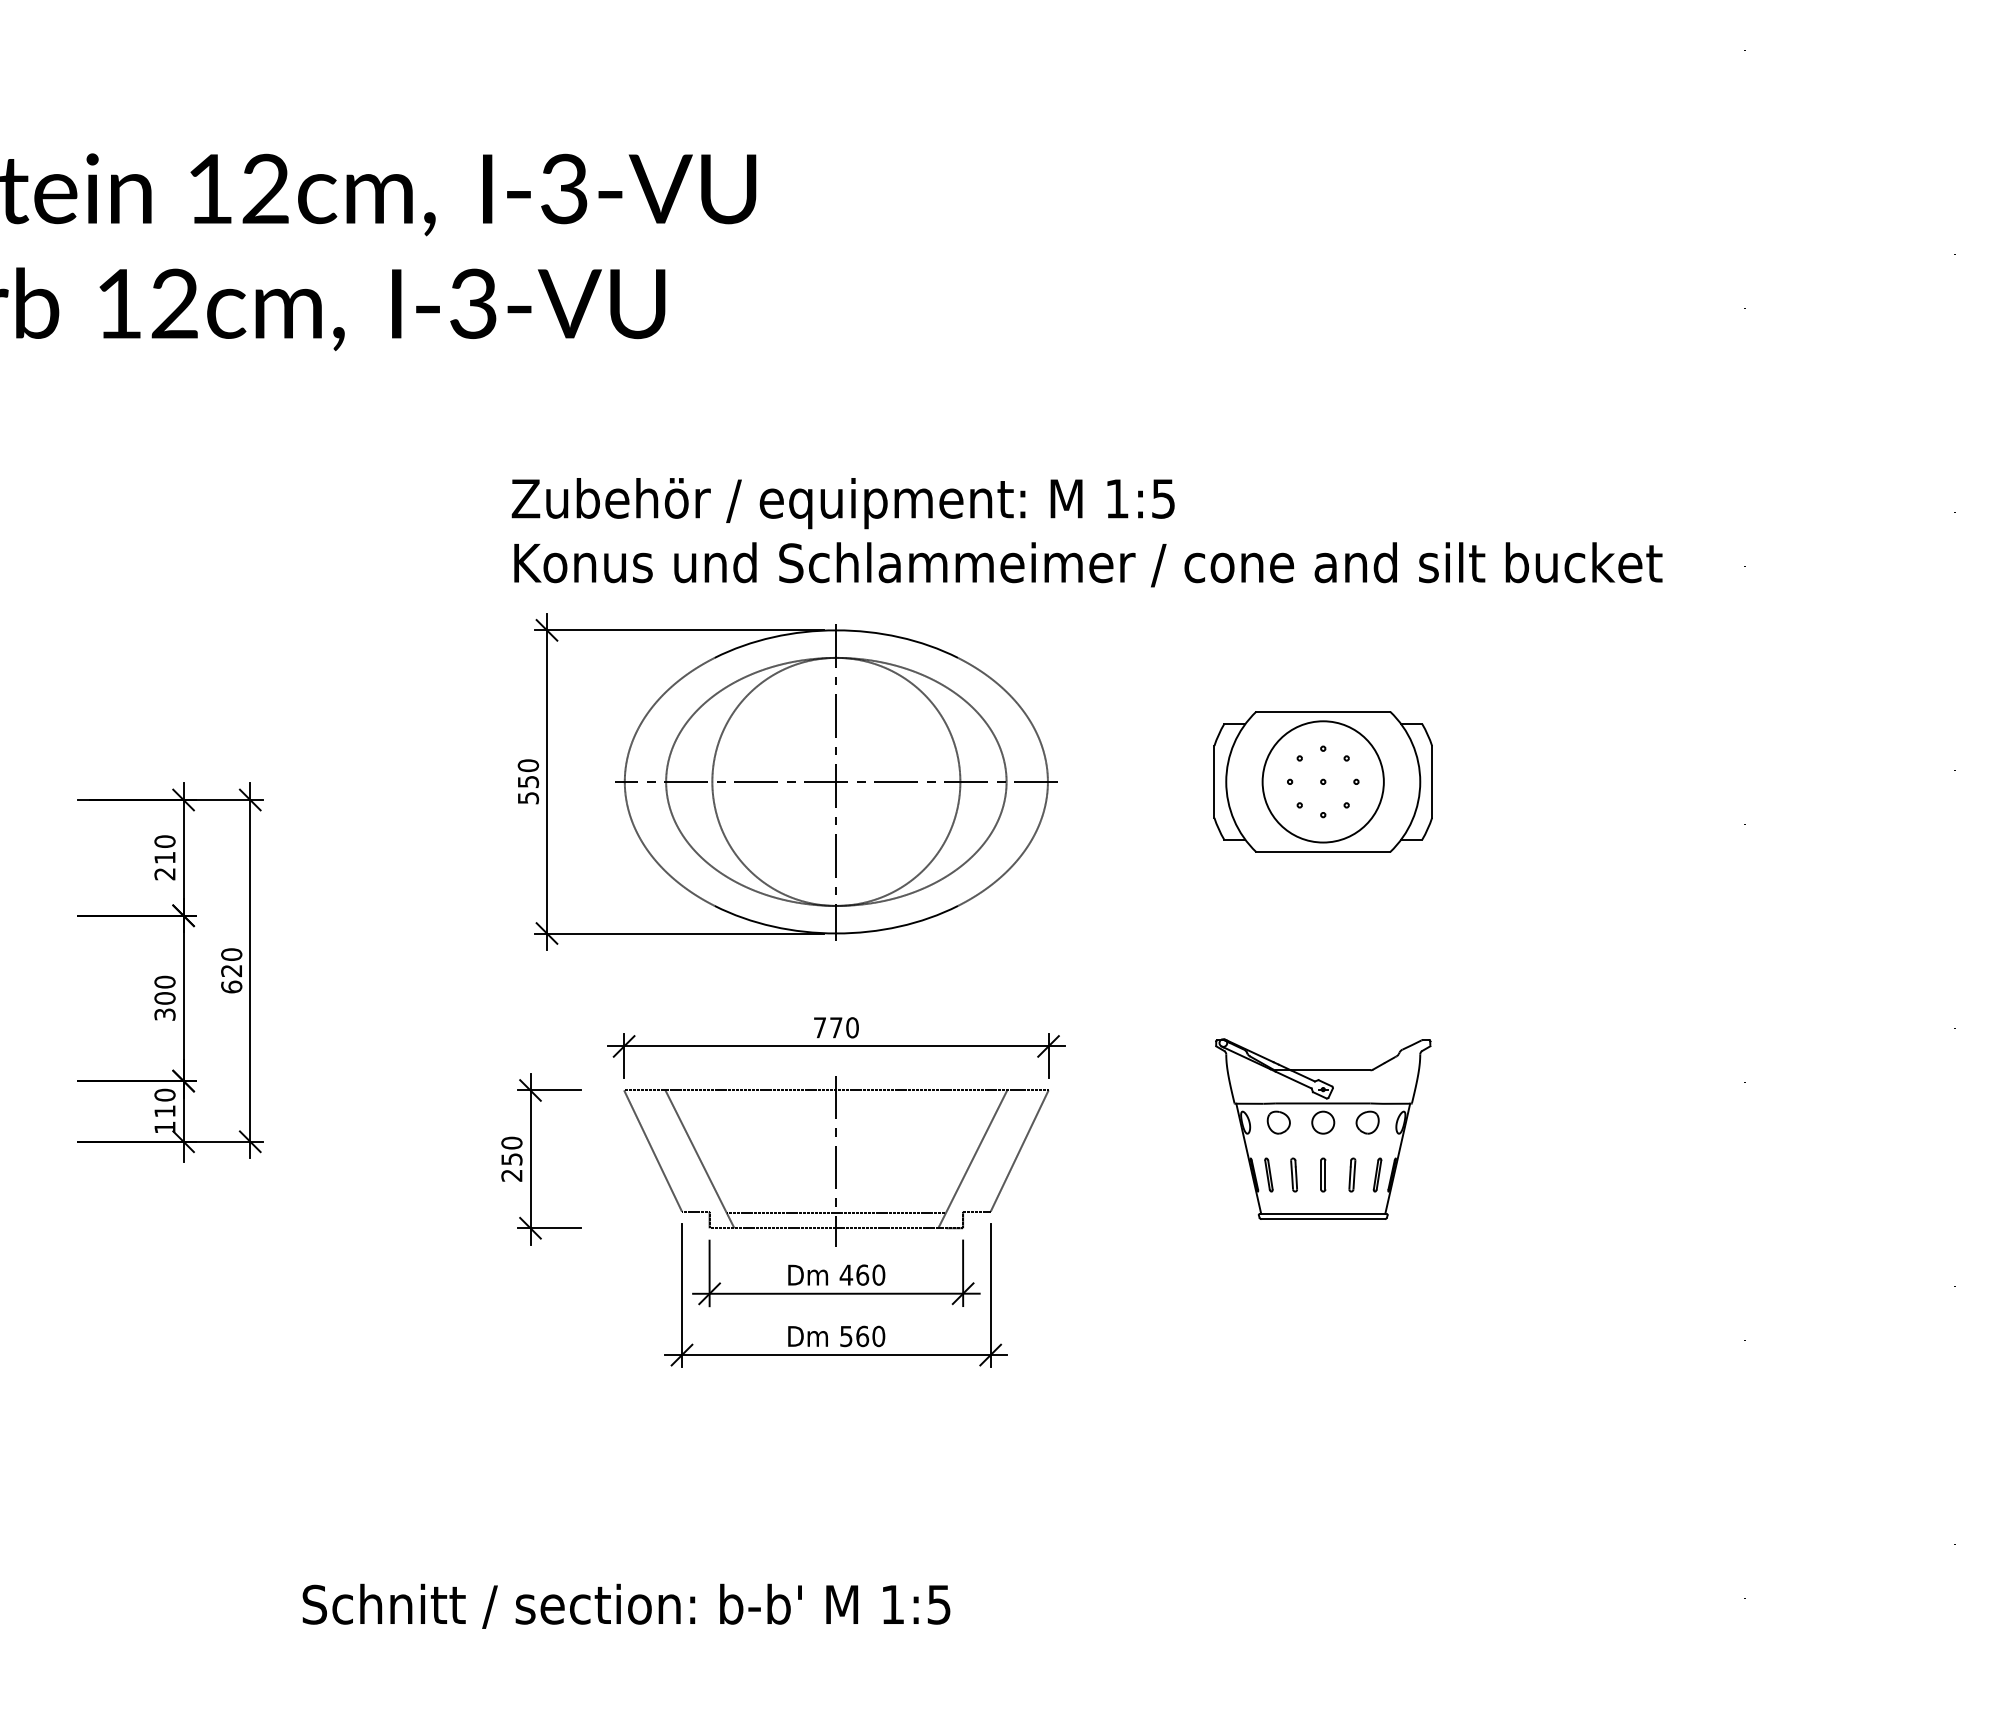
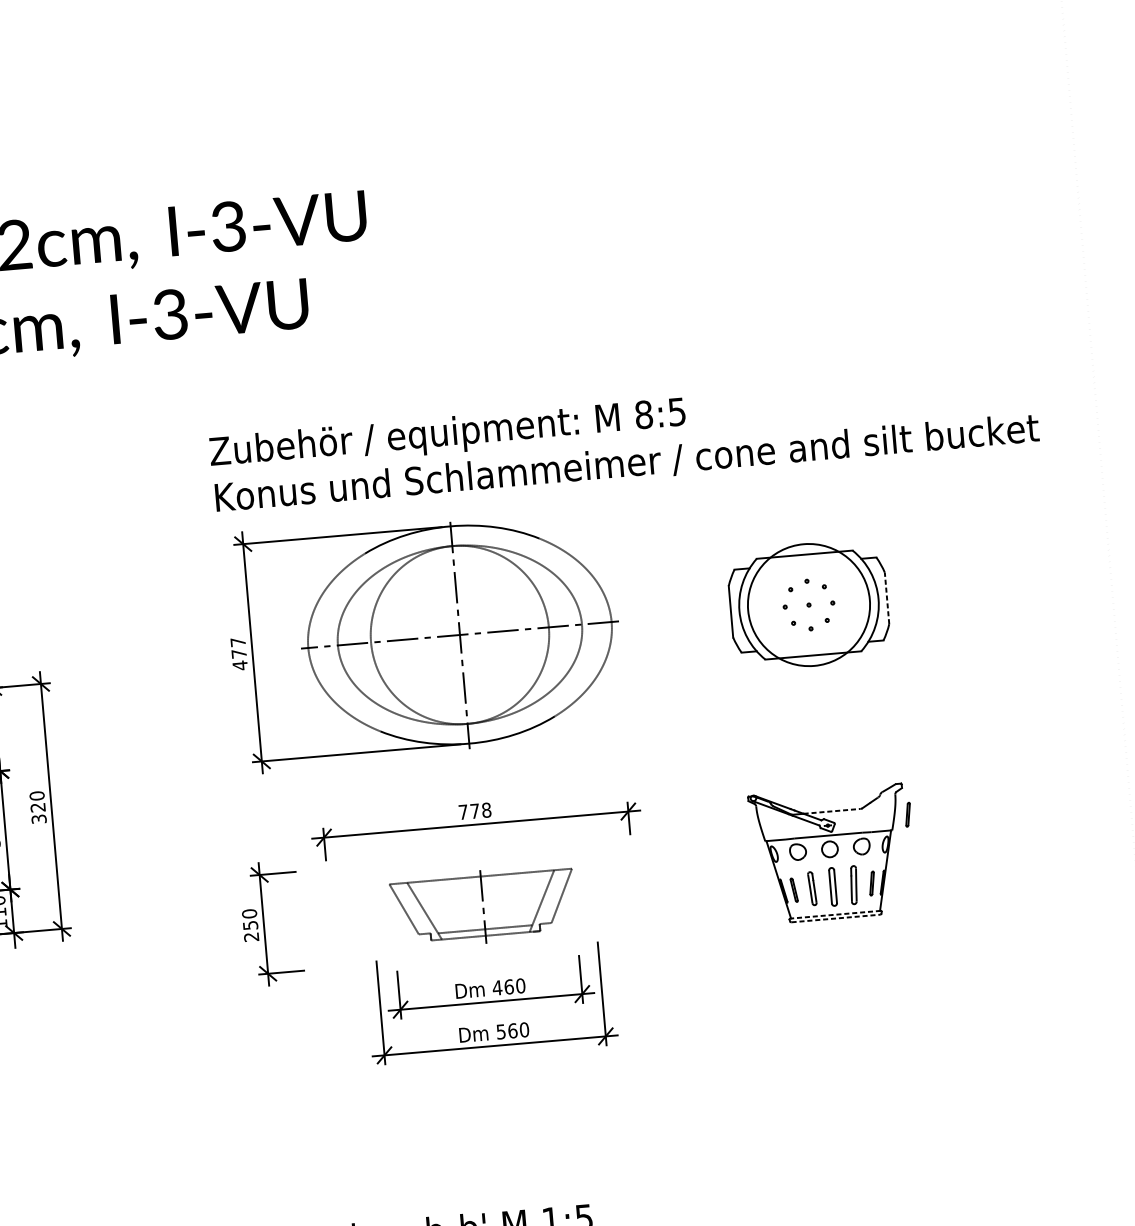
text: (1117, 498) -> (644, 414), 1:5 -> 8:5
text: (528, 781) -> (239, 653), 550 -> 477
circle: (1322, 781) -> (808, 604), size x1.4
line: (1432, 781) -> (887, 598), solid -> dashed
text: (231, 986) -> (38, 818), 620 -> 320
text: (852, 1027) -> (486, 810), 770 -> 778
line: (1330, 1070) -> (831, 811), solid -> dashed
part: (1435, 1083) -> (908, 814), added
part: (836, 1161) -> (483, 907), size x0.6
part: (1293, 1174) -> (811, 888), size x1.4
part: (1323, 1174) -> (833, 886), size x1.6
part: (1352, 1174) -> (854, 884), size x1.6
line: (1322, 1213) -> (834, 914), solid -> dashed
line: (1323, 1219) -> (836, 918), solid -> dashed

